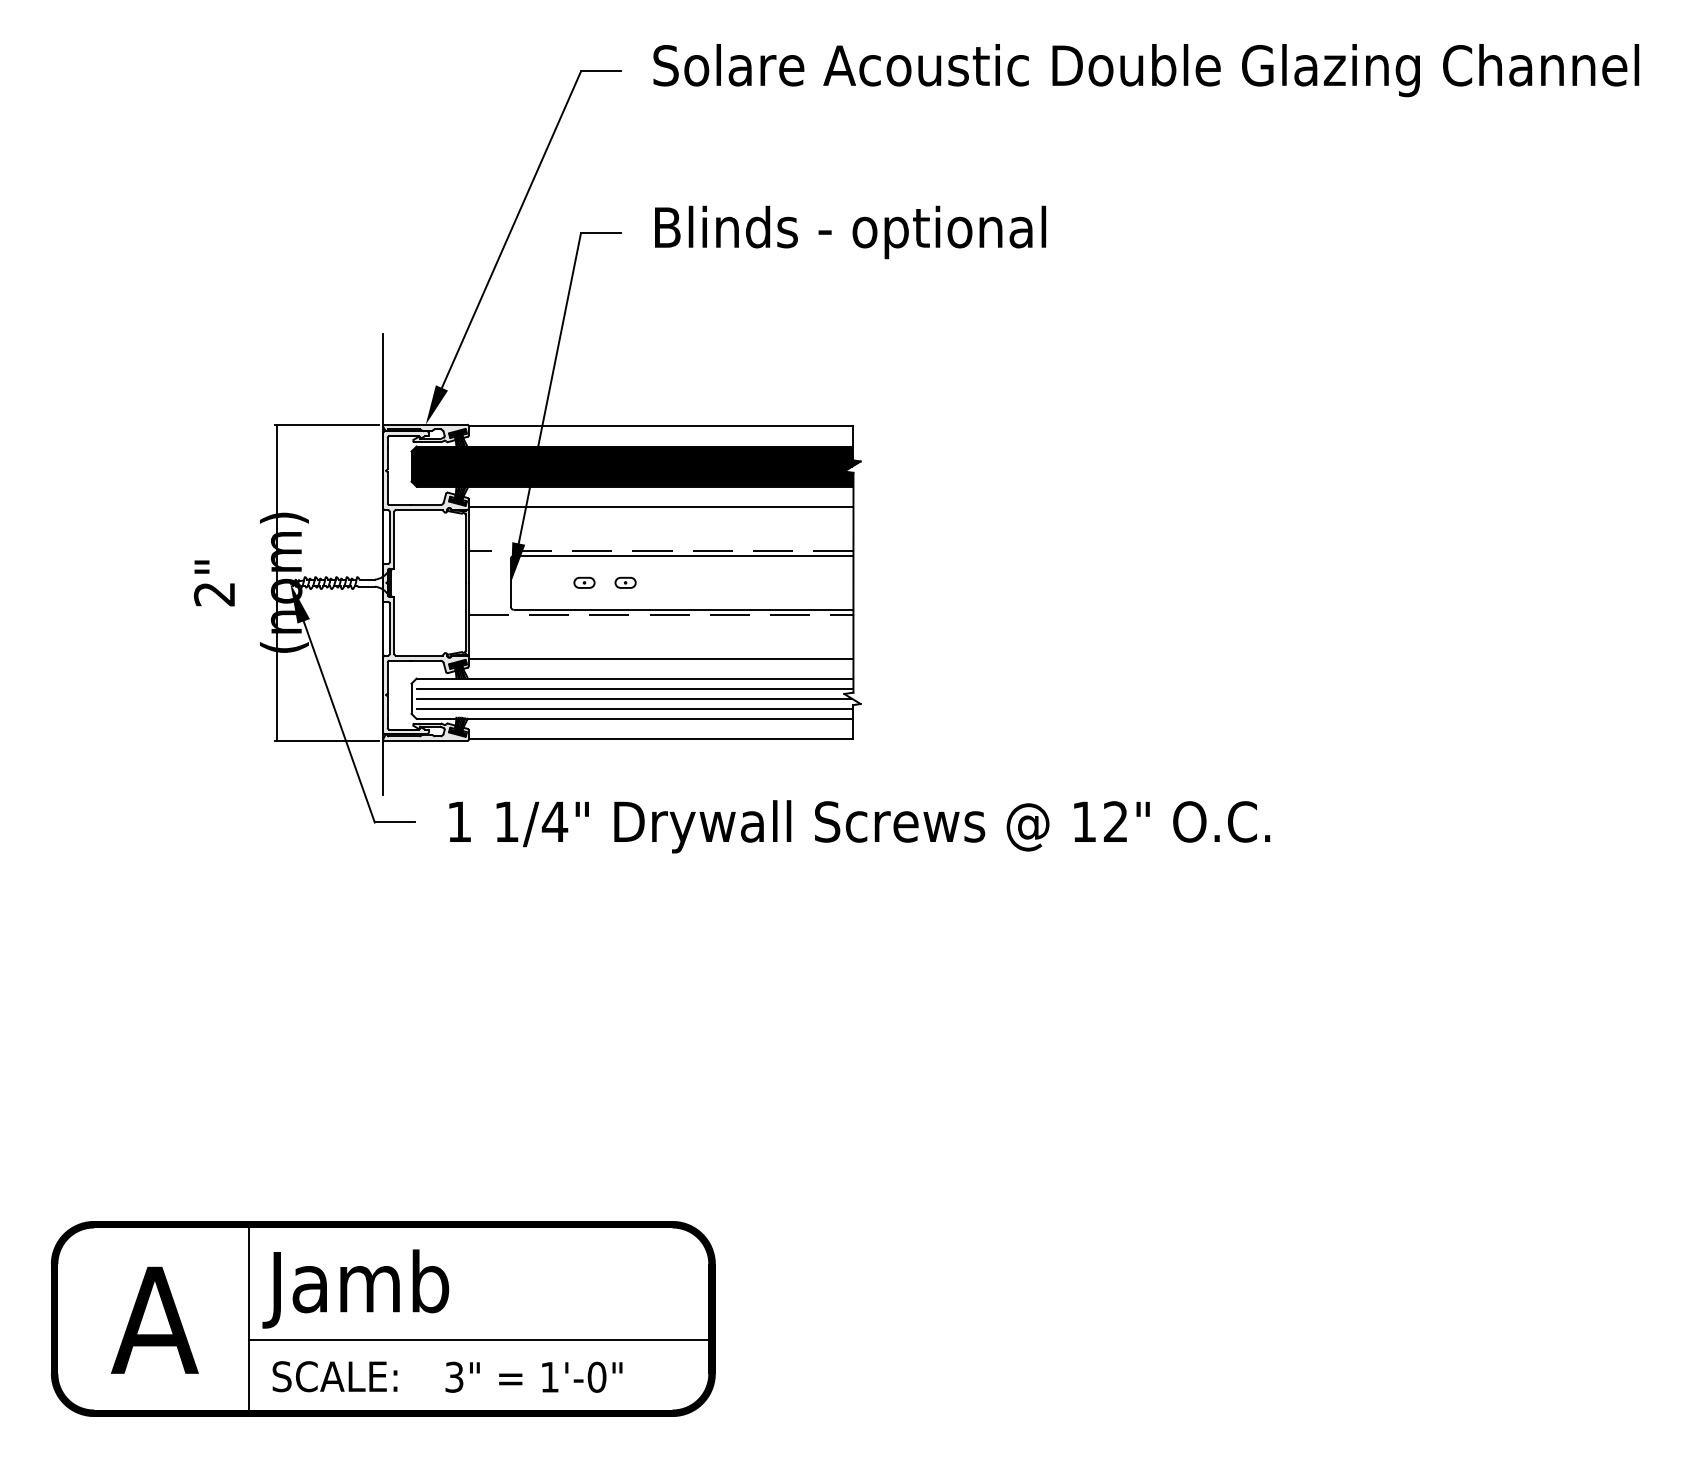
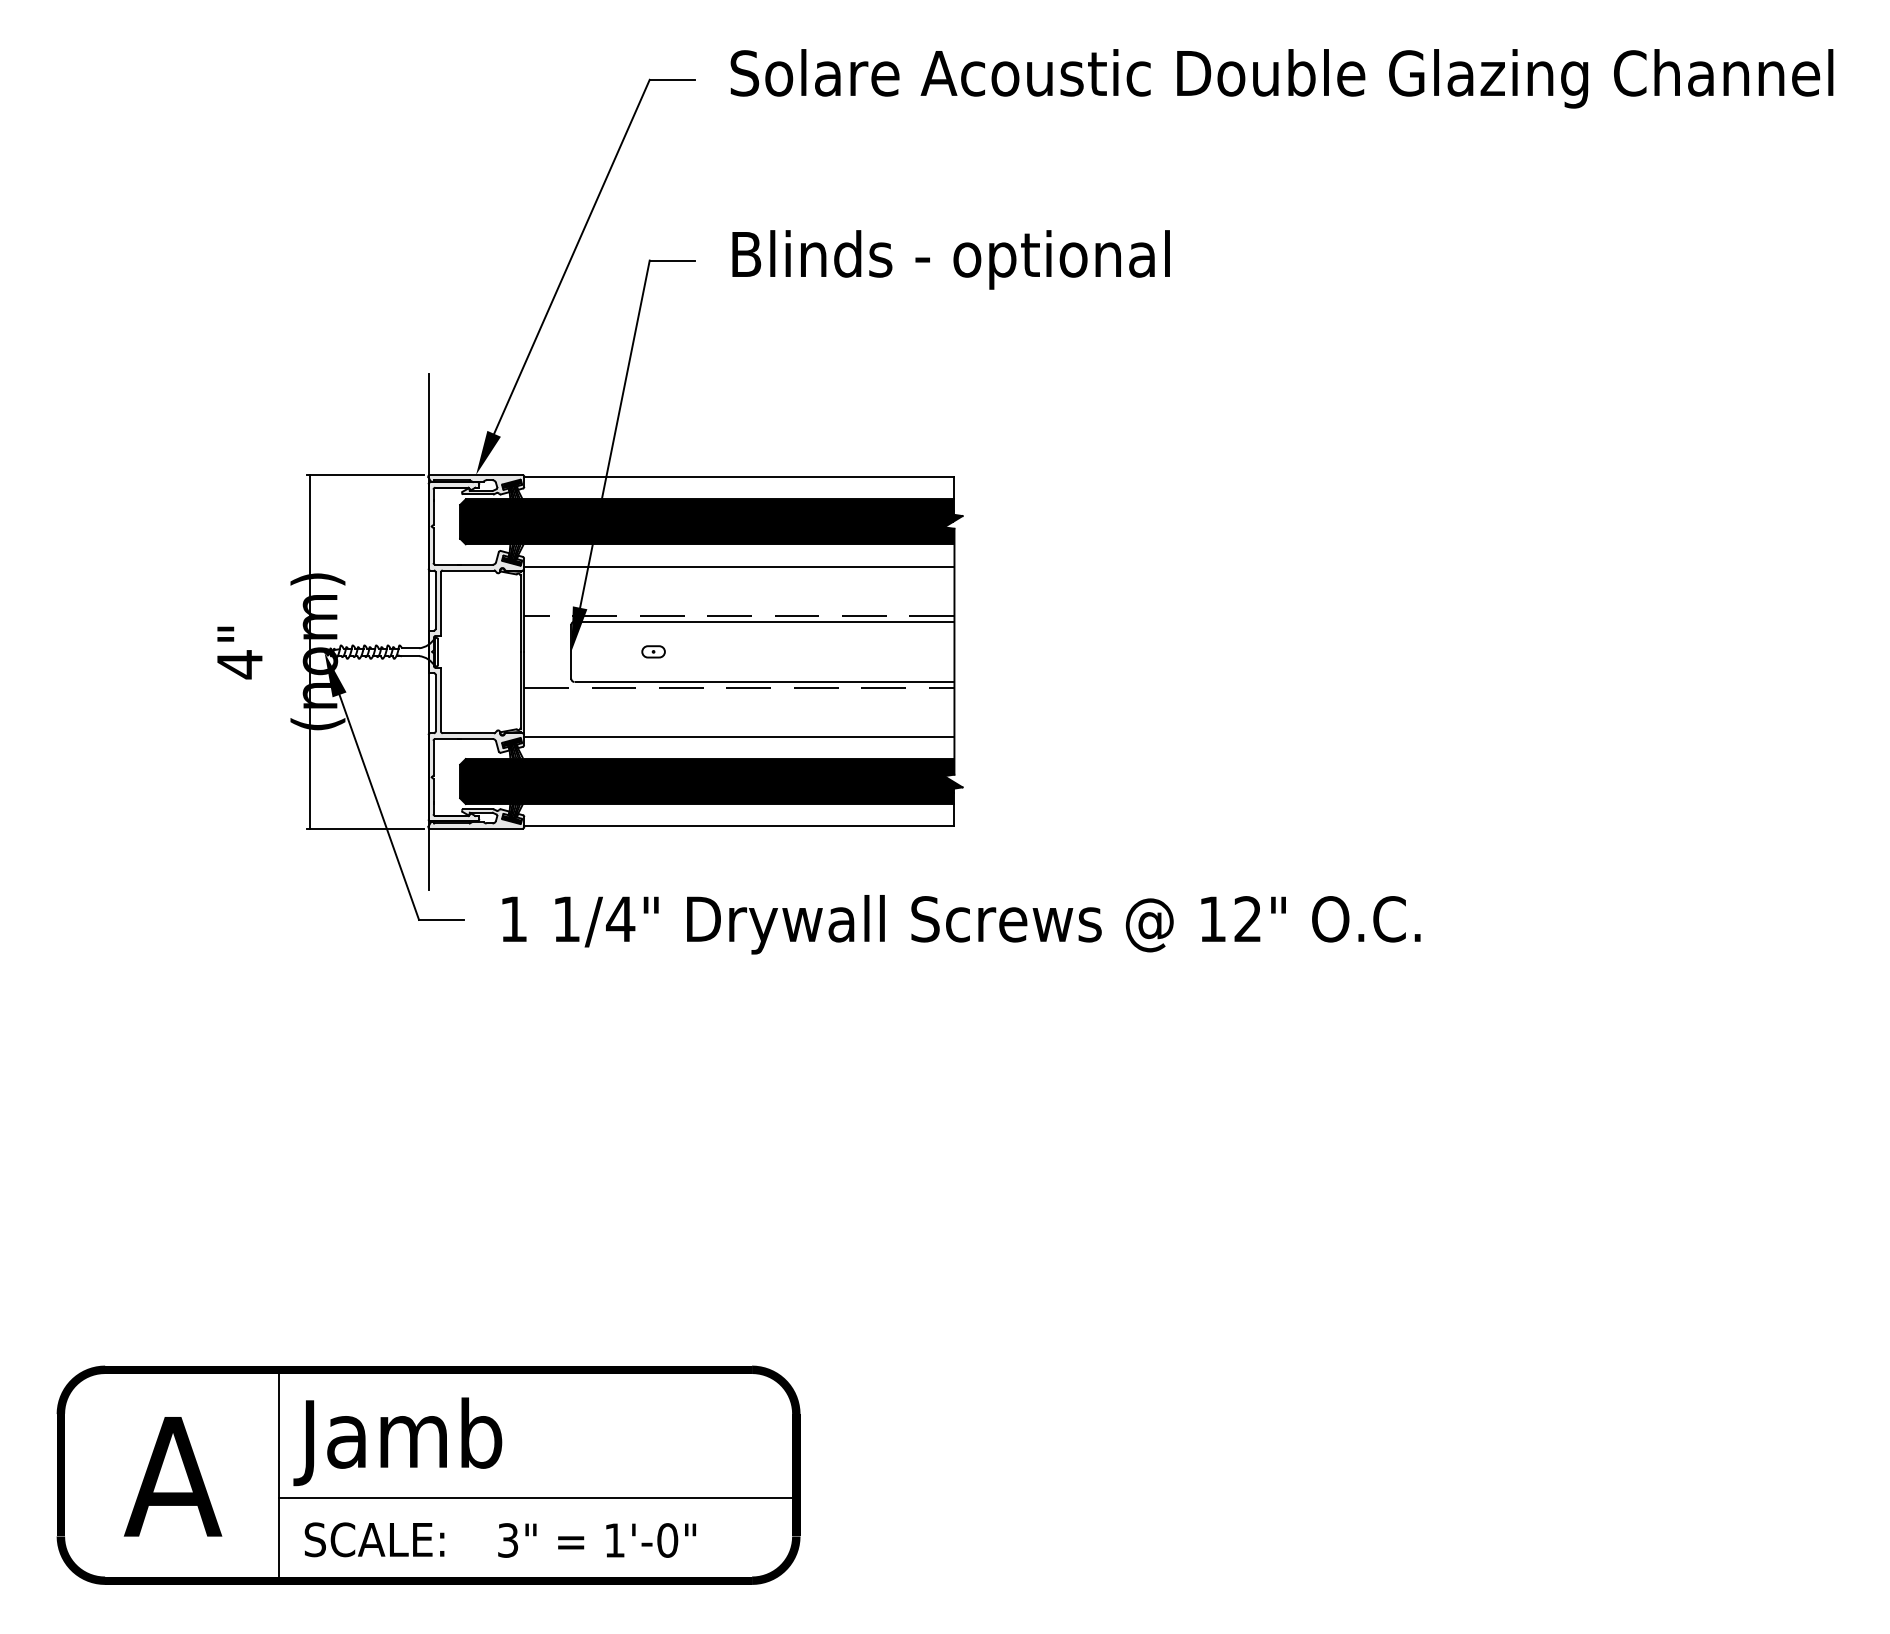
part: (625, 582) -> (699, 651), removed
text: (214, 594) -> (239, 664), 2" -> 4"
fill: (636, 698) -> (711, 781), added

